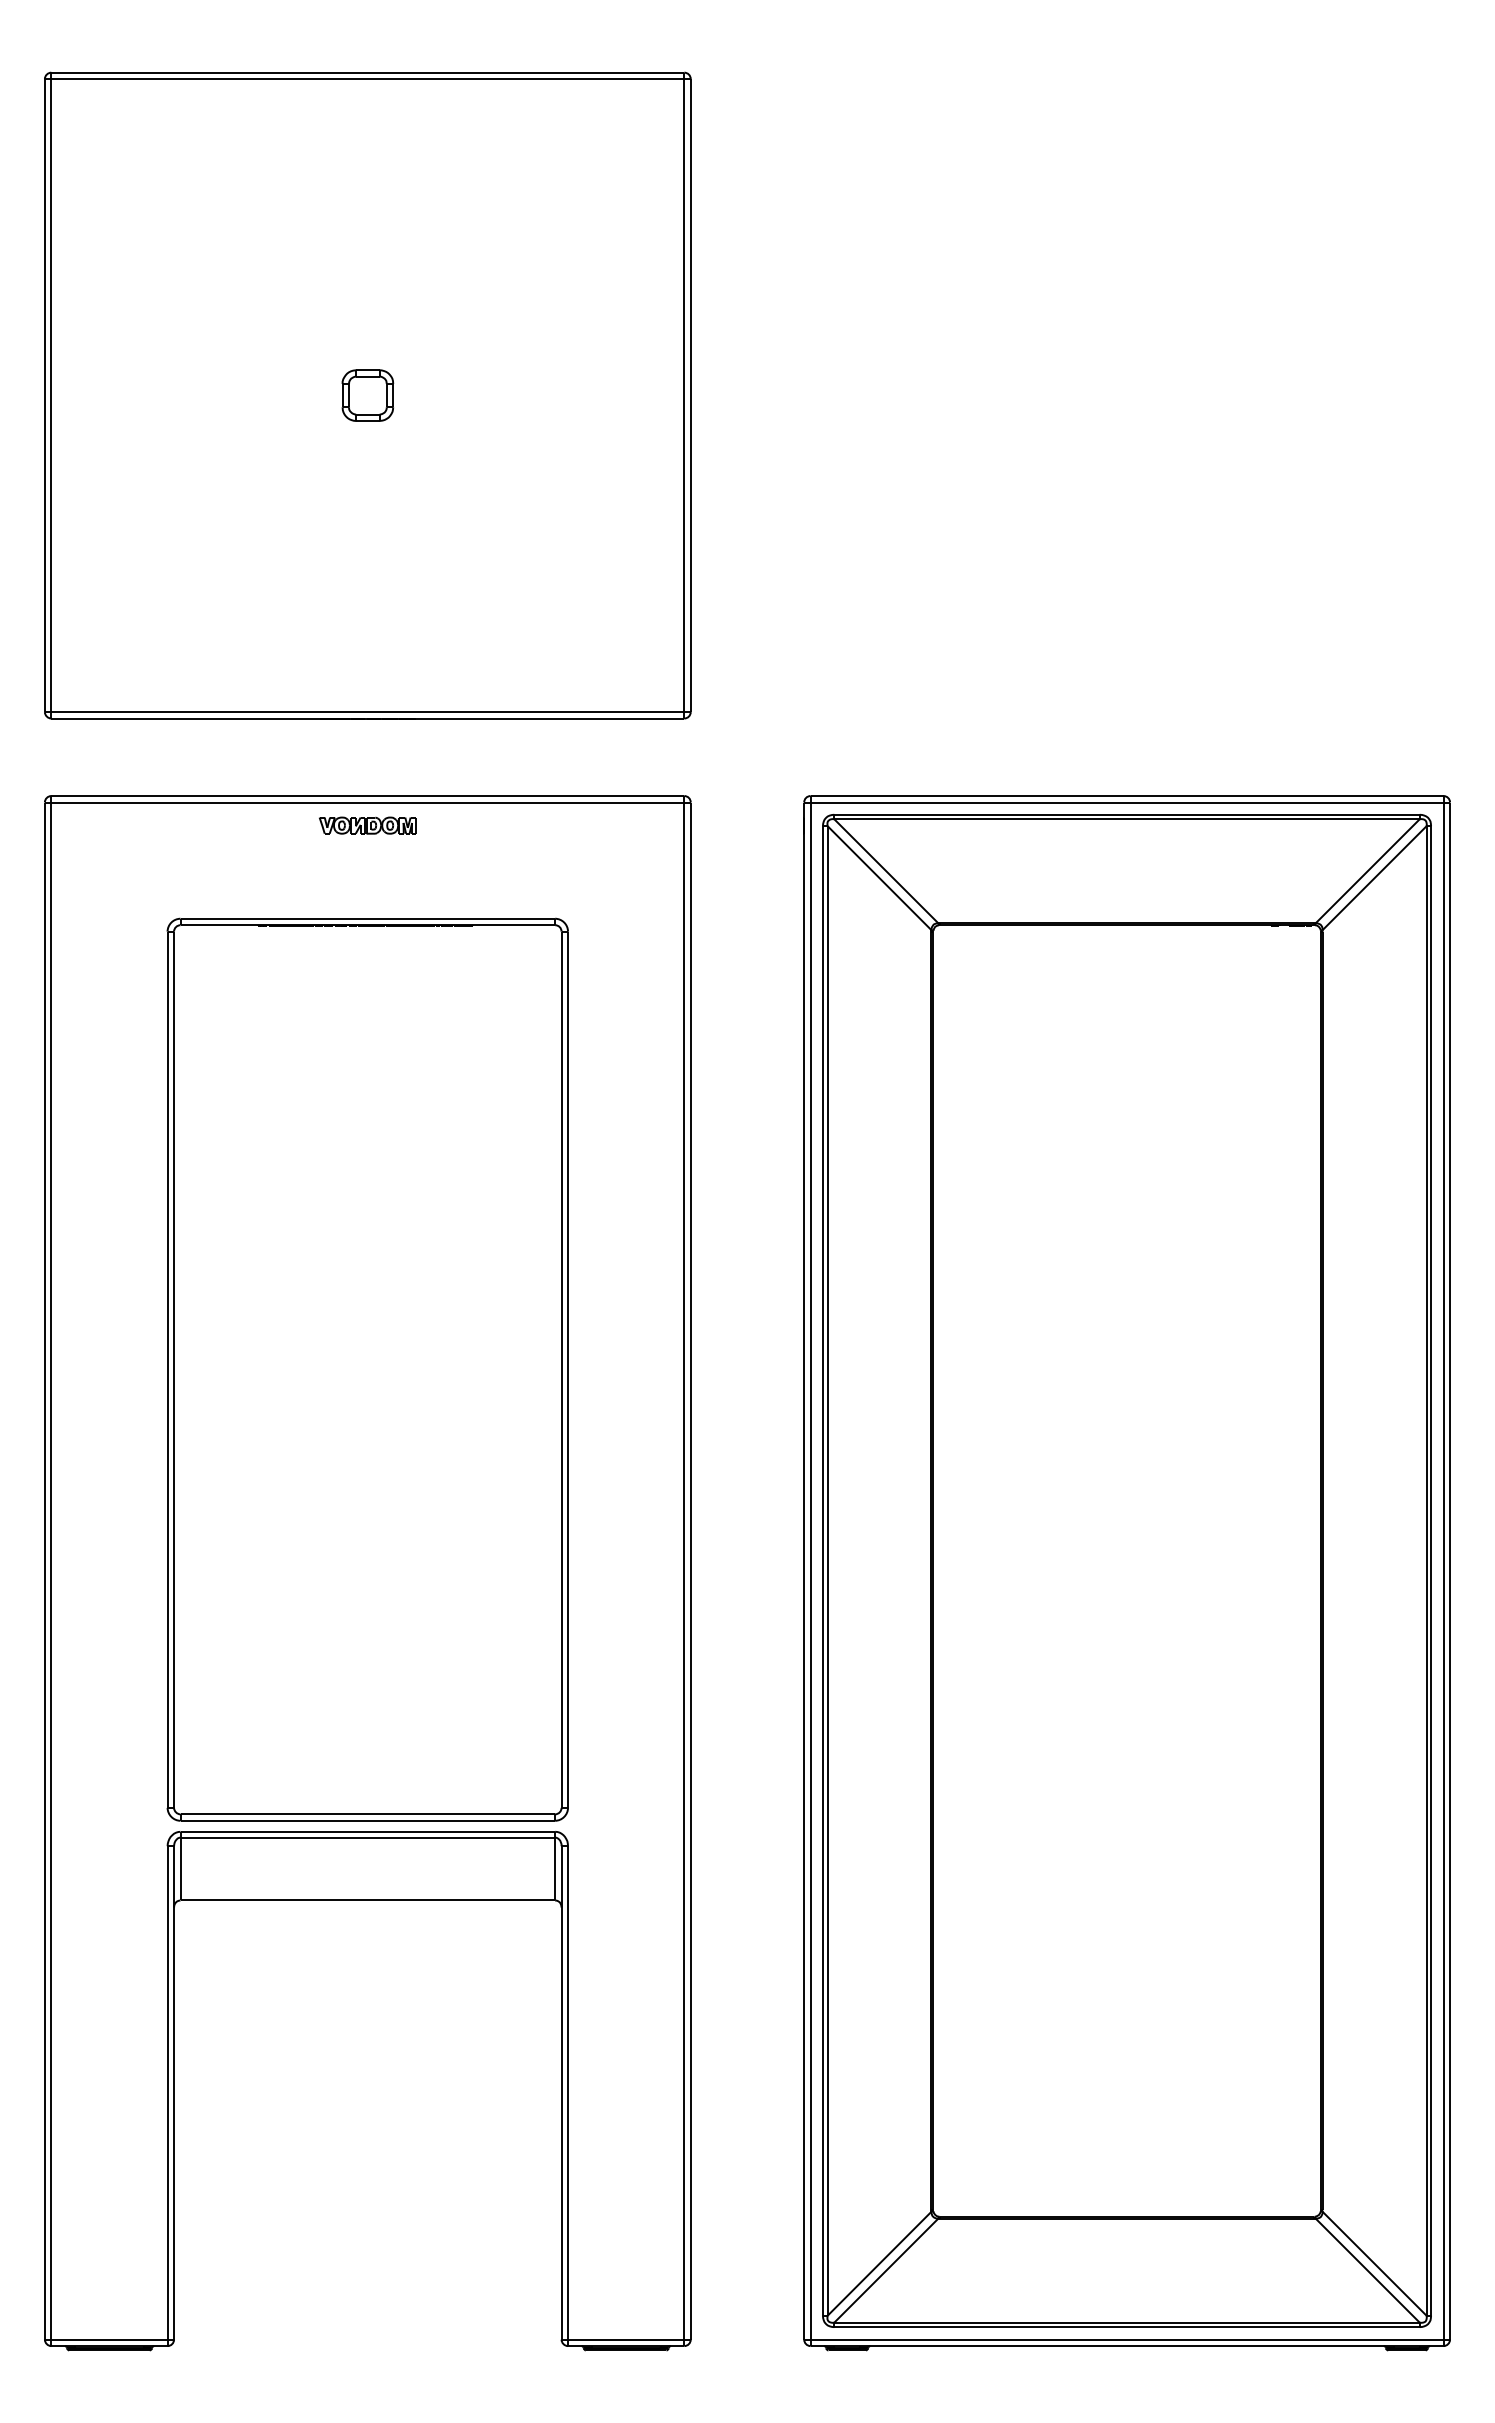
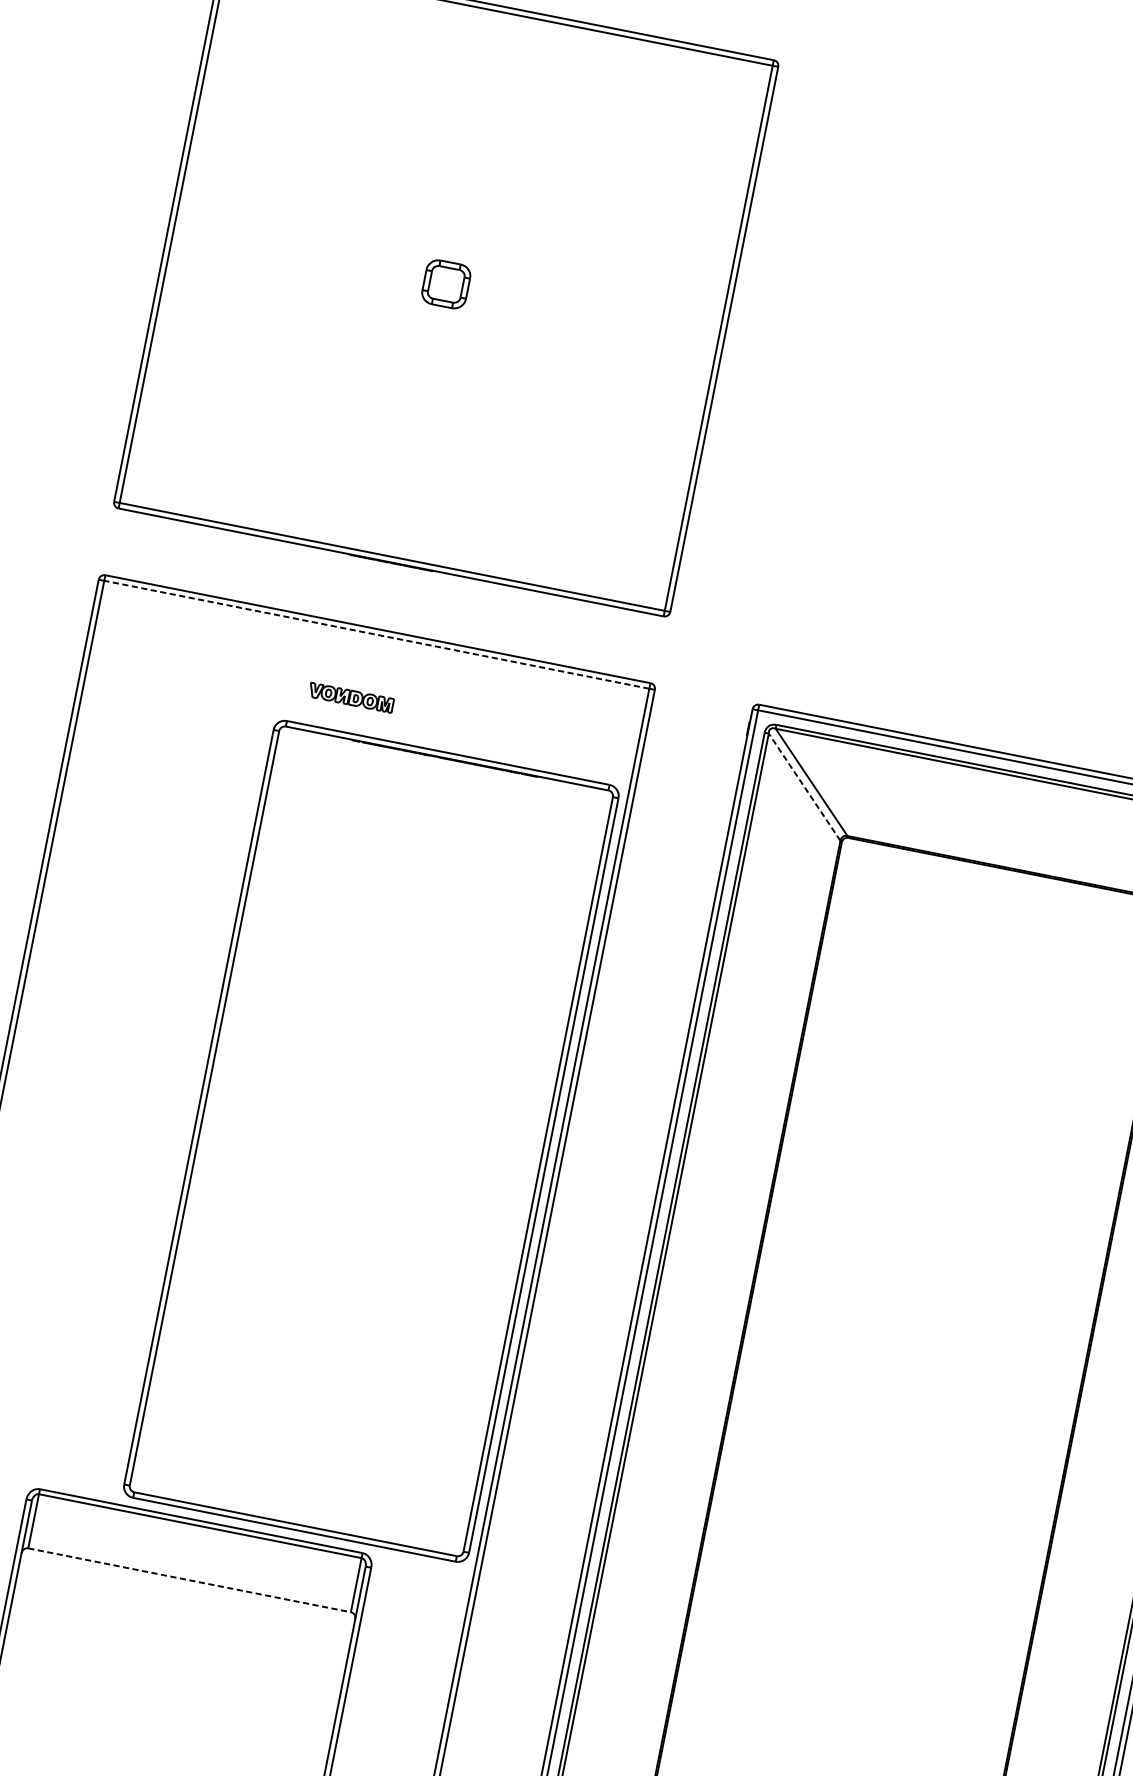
line: (367, 802) -> (376, 634), solid -> dashed
part: (367, 825) -> (350, 697), moved
line: (879, 877) -> (804, 786), solid -> dashed
part: (367, 1369) -> (371, 1141), moved
line: (368, 1900) -> (190, 1580), solid -> dashed

